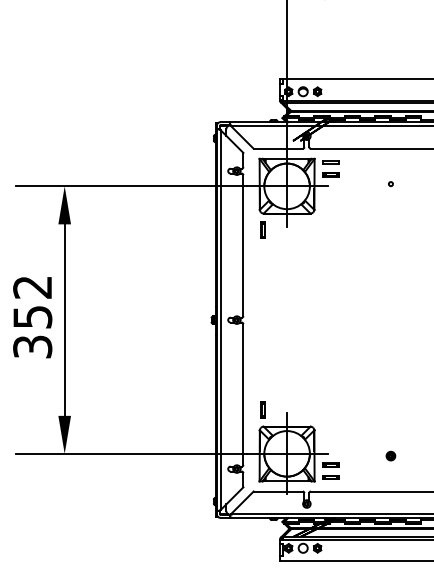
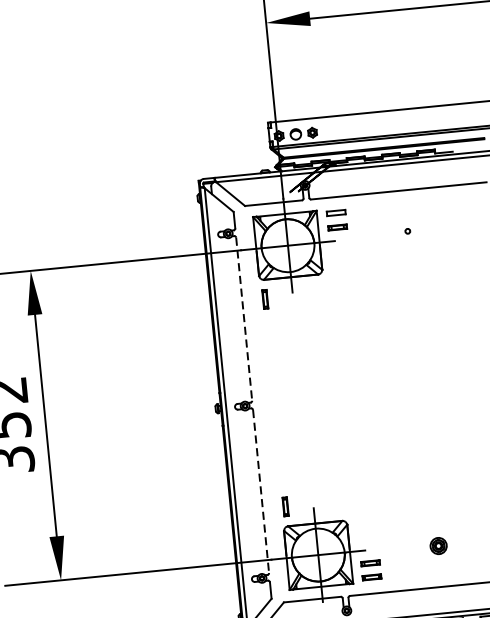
line: (243, 246) -> (244, 320), solid -> dashed
line: (243, 395) -> (261, 492), solid -> dashed
part: (390, 455) -> (438, 545), size x1.6

